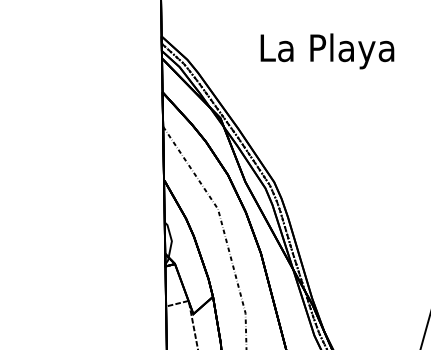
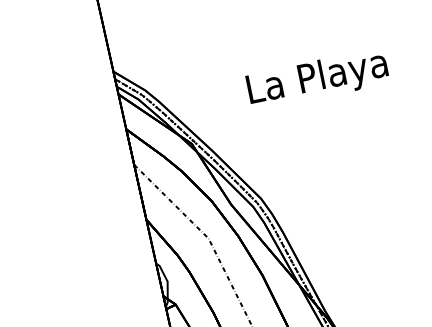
text: (327, 51) -> (317, 79), moved

